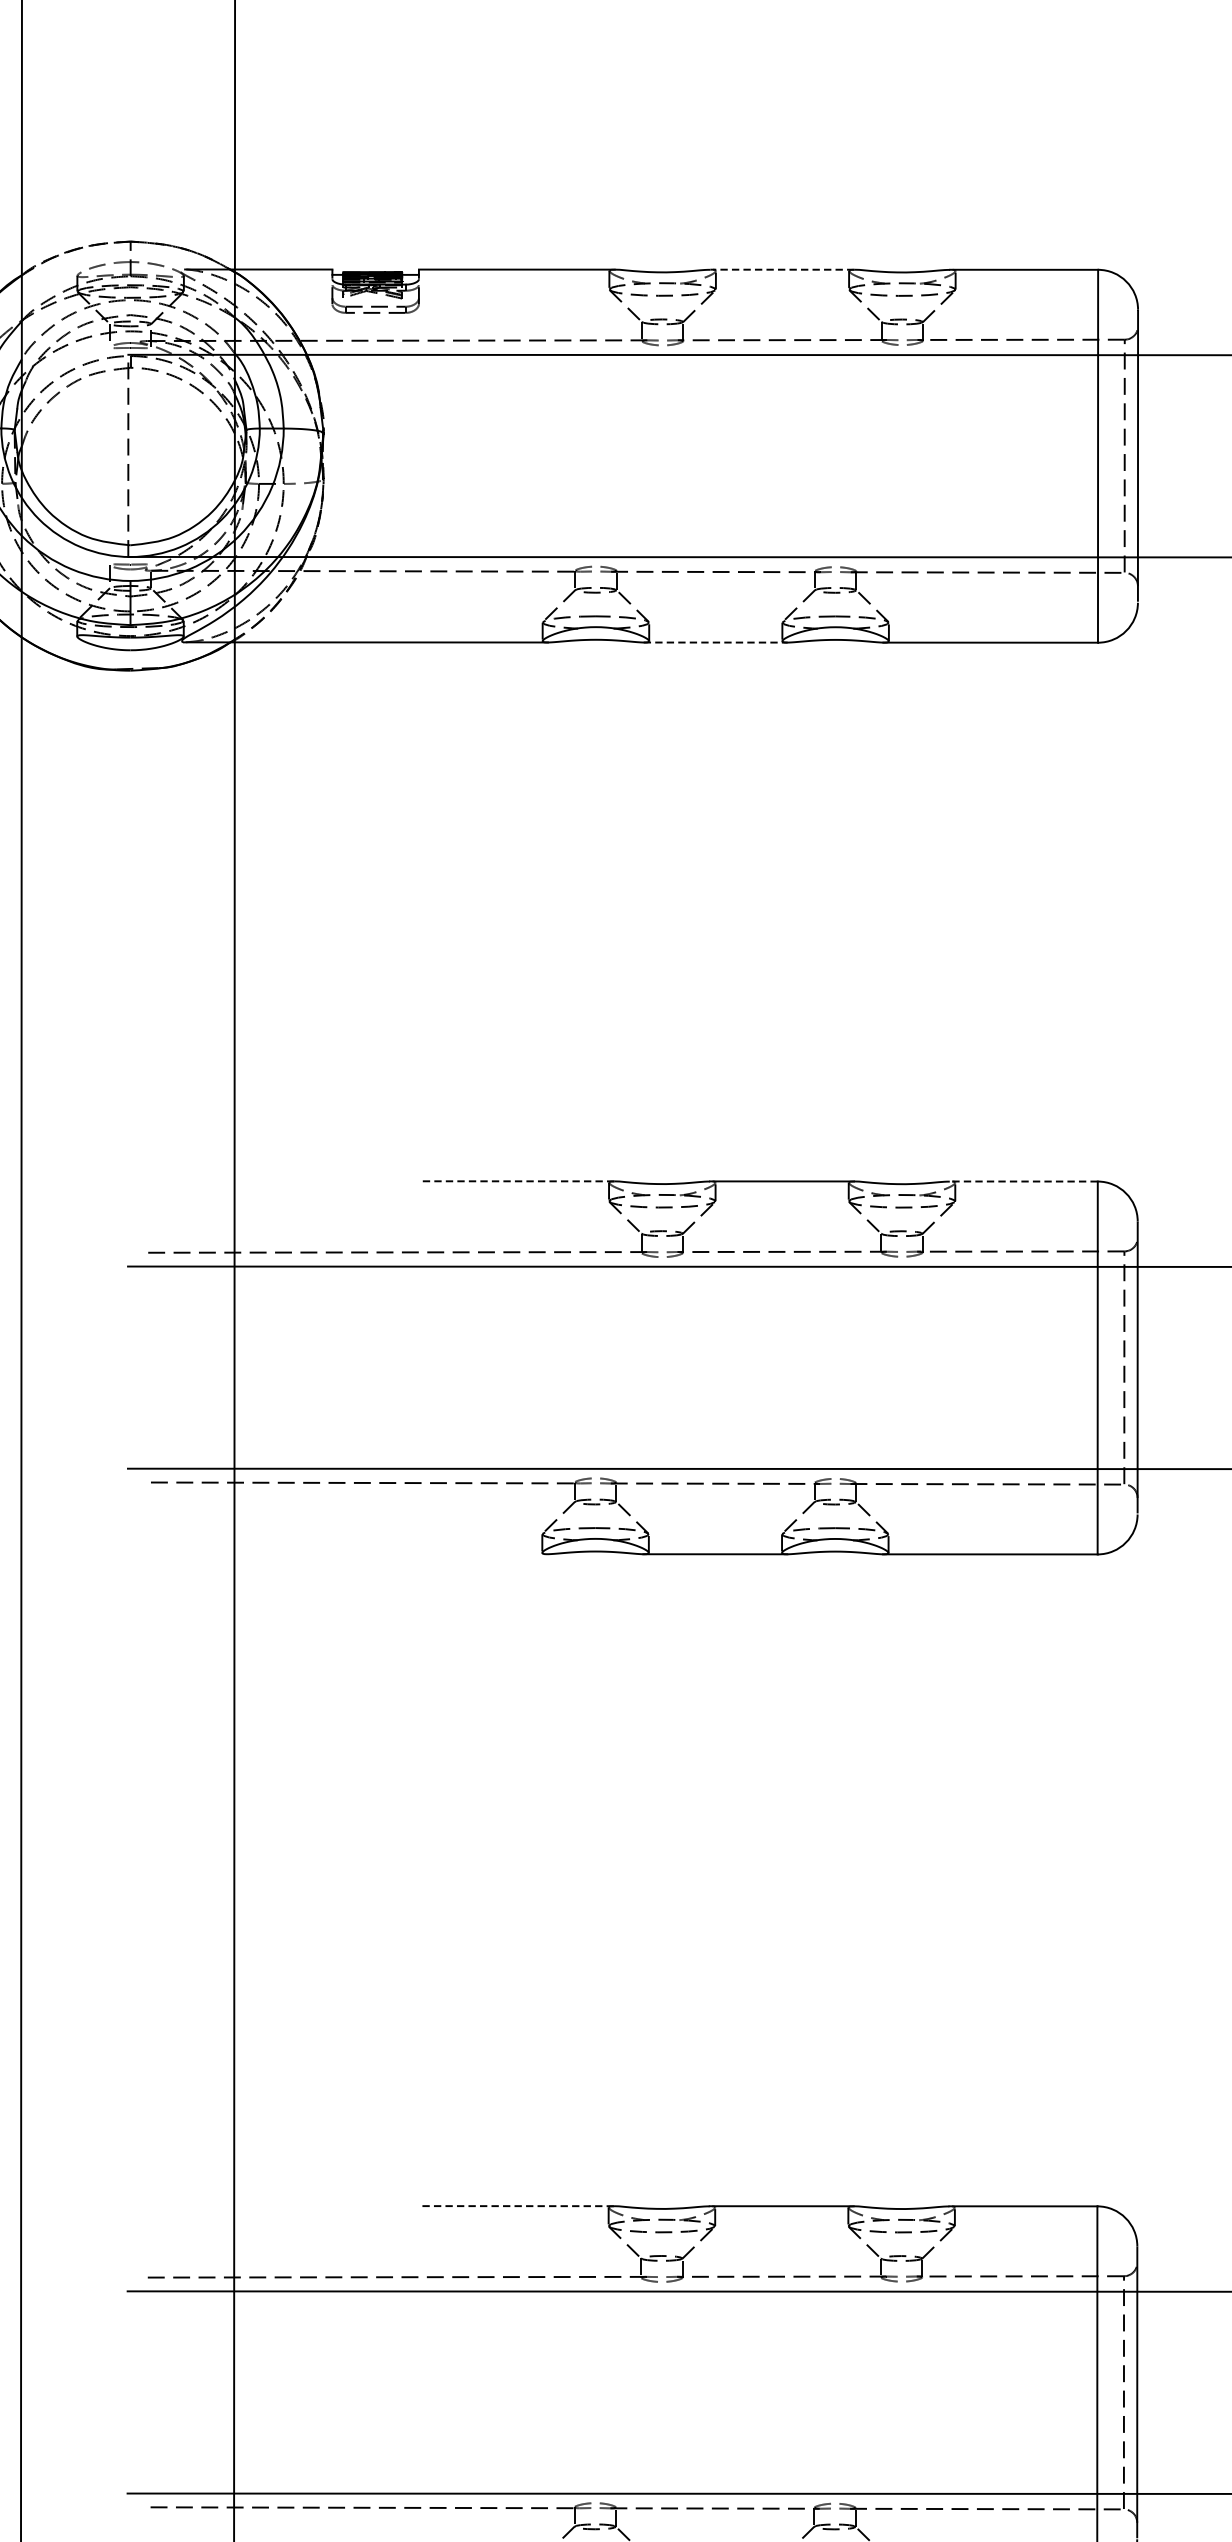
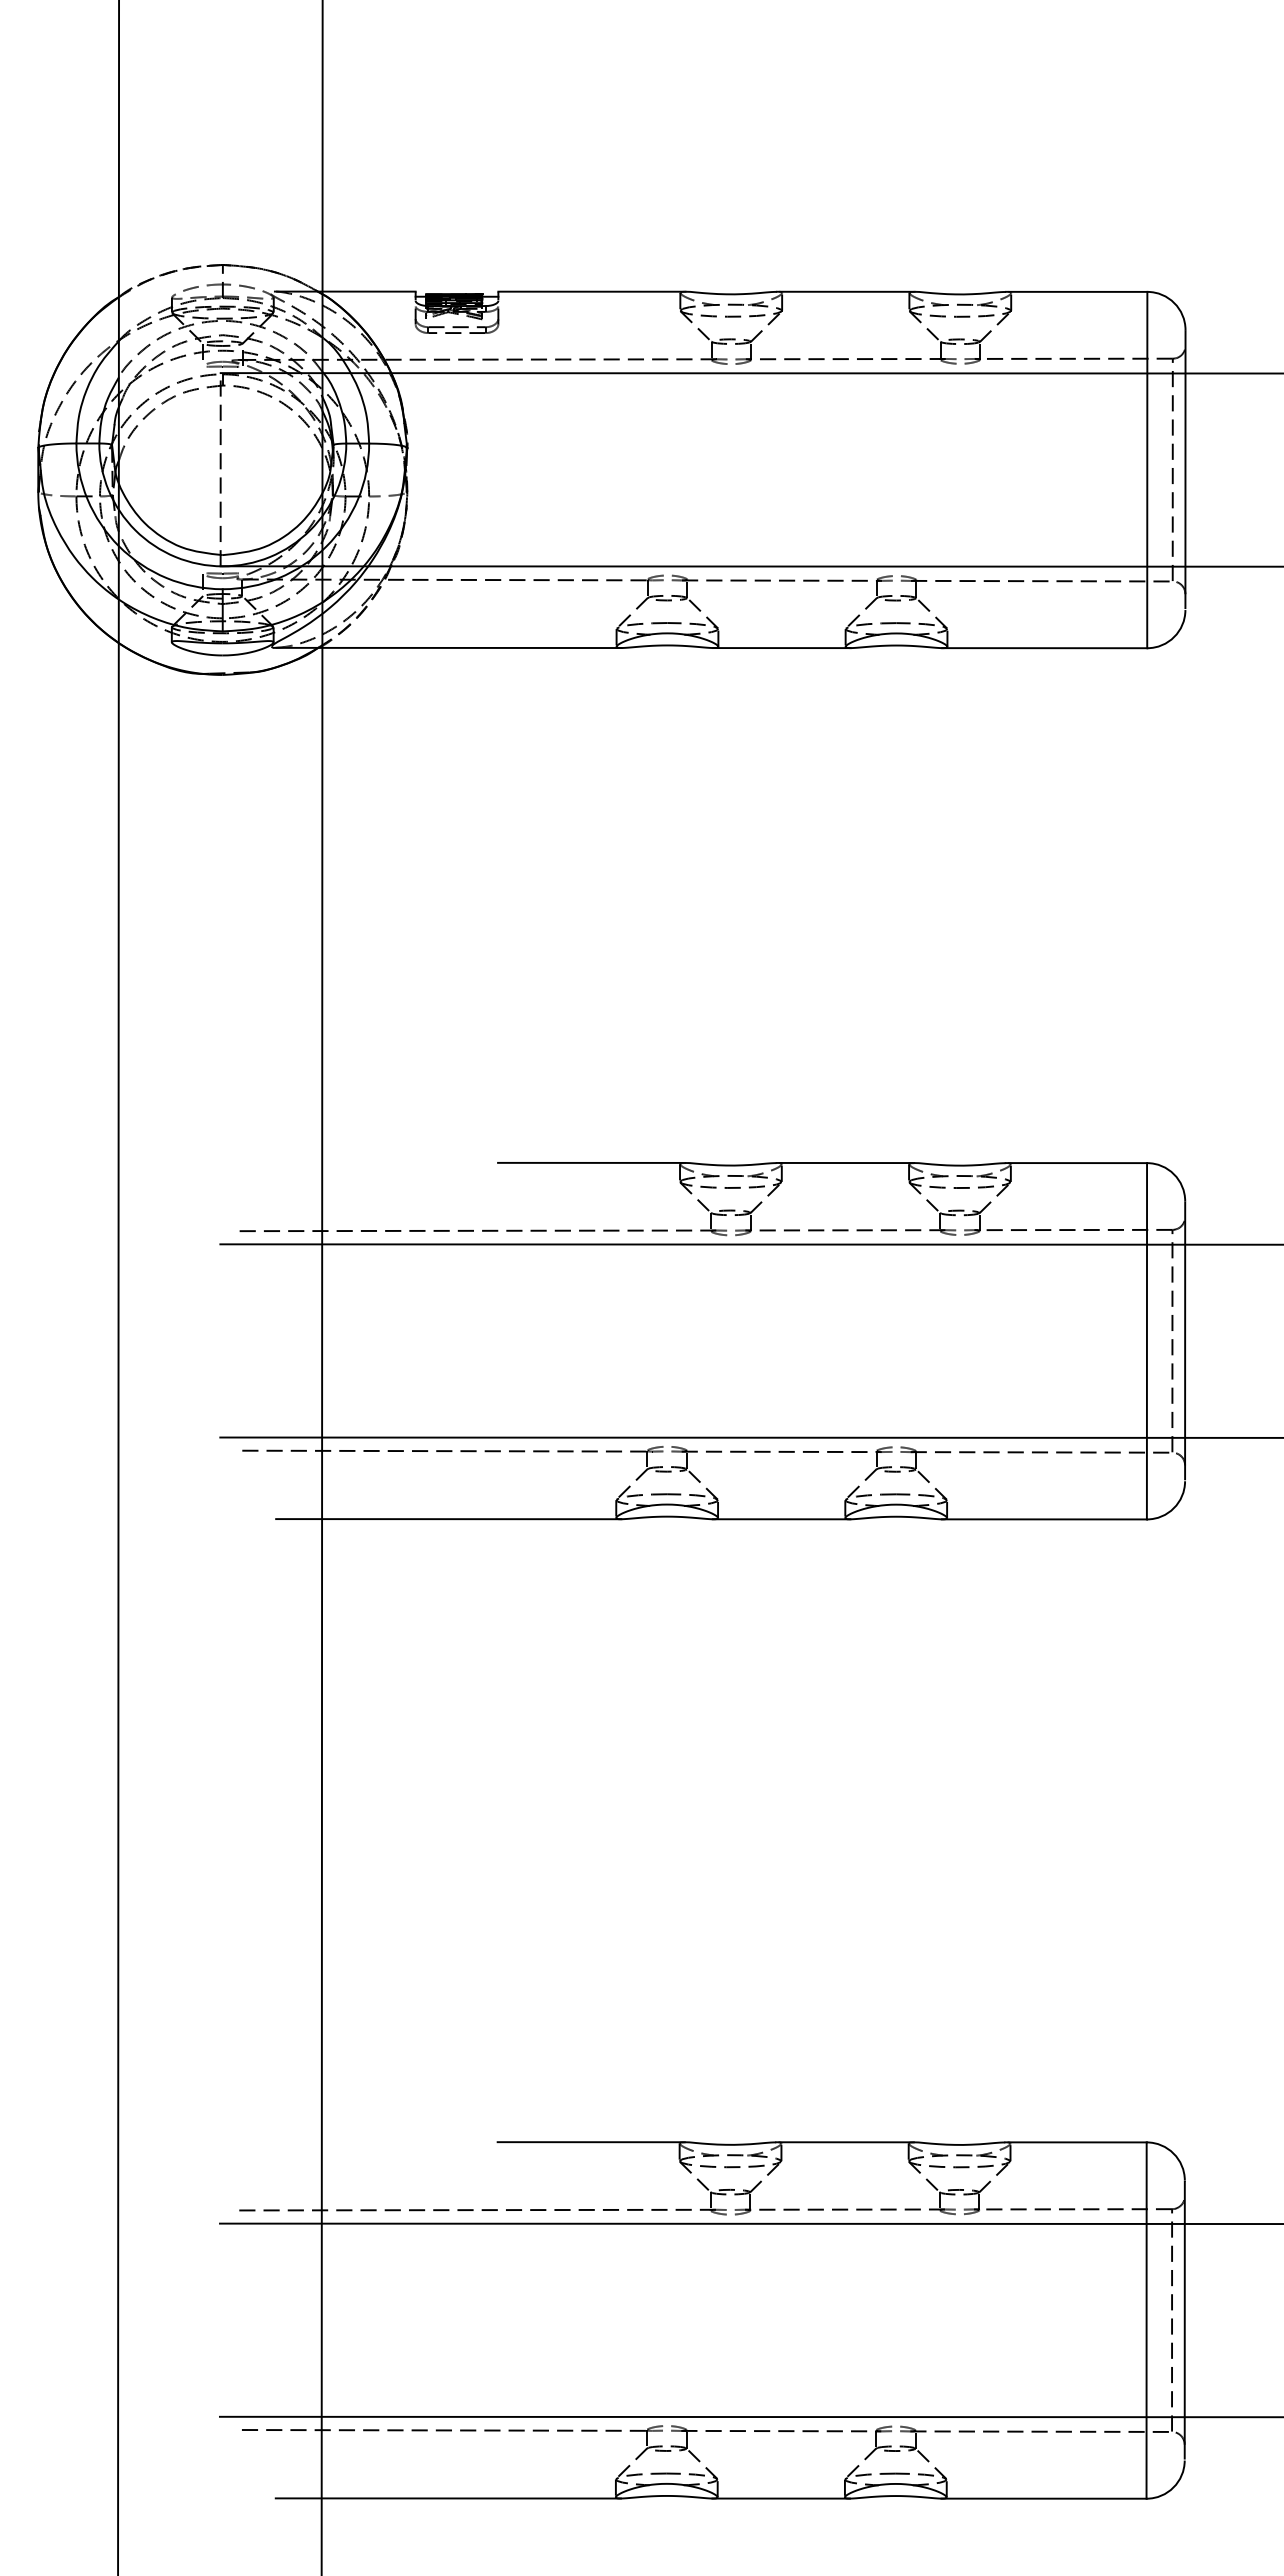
line: (782, 269) -> (845, 291), dashed -> solid
line: (715, 642) -> (781, 648), dashed -> solid
line: (516, 1180) -> (591, 1162), dashed -> solid
line: (1023, 1181) -> (1076, 1163), dashed -> solid
line: (366, 1554) -> (448, 1519), added
line: (516, 2206) -> (591, 2142), dashed -> solid

